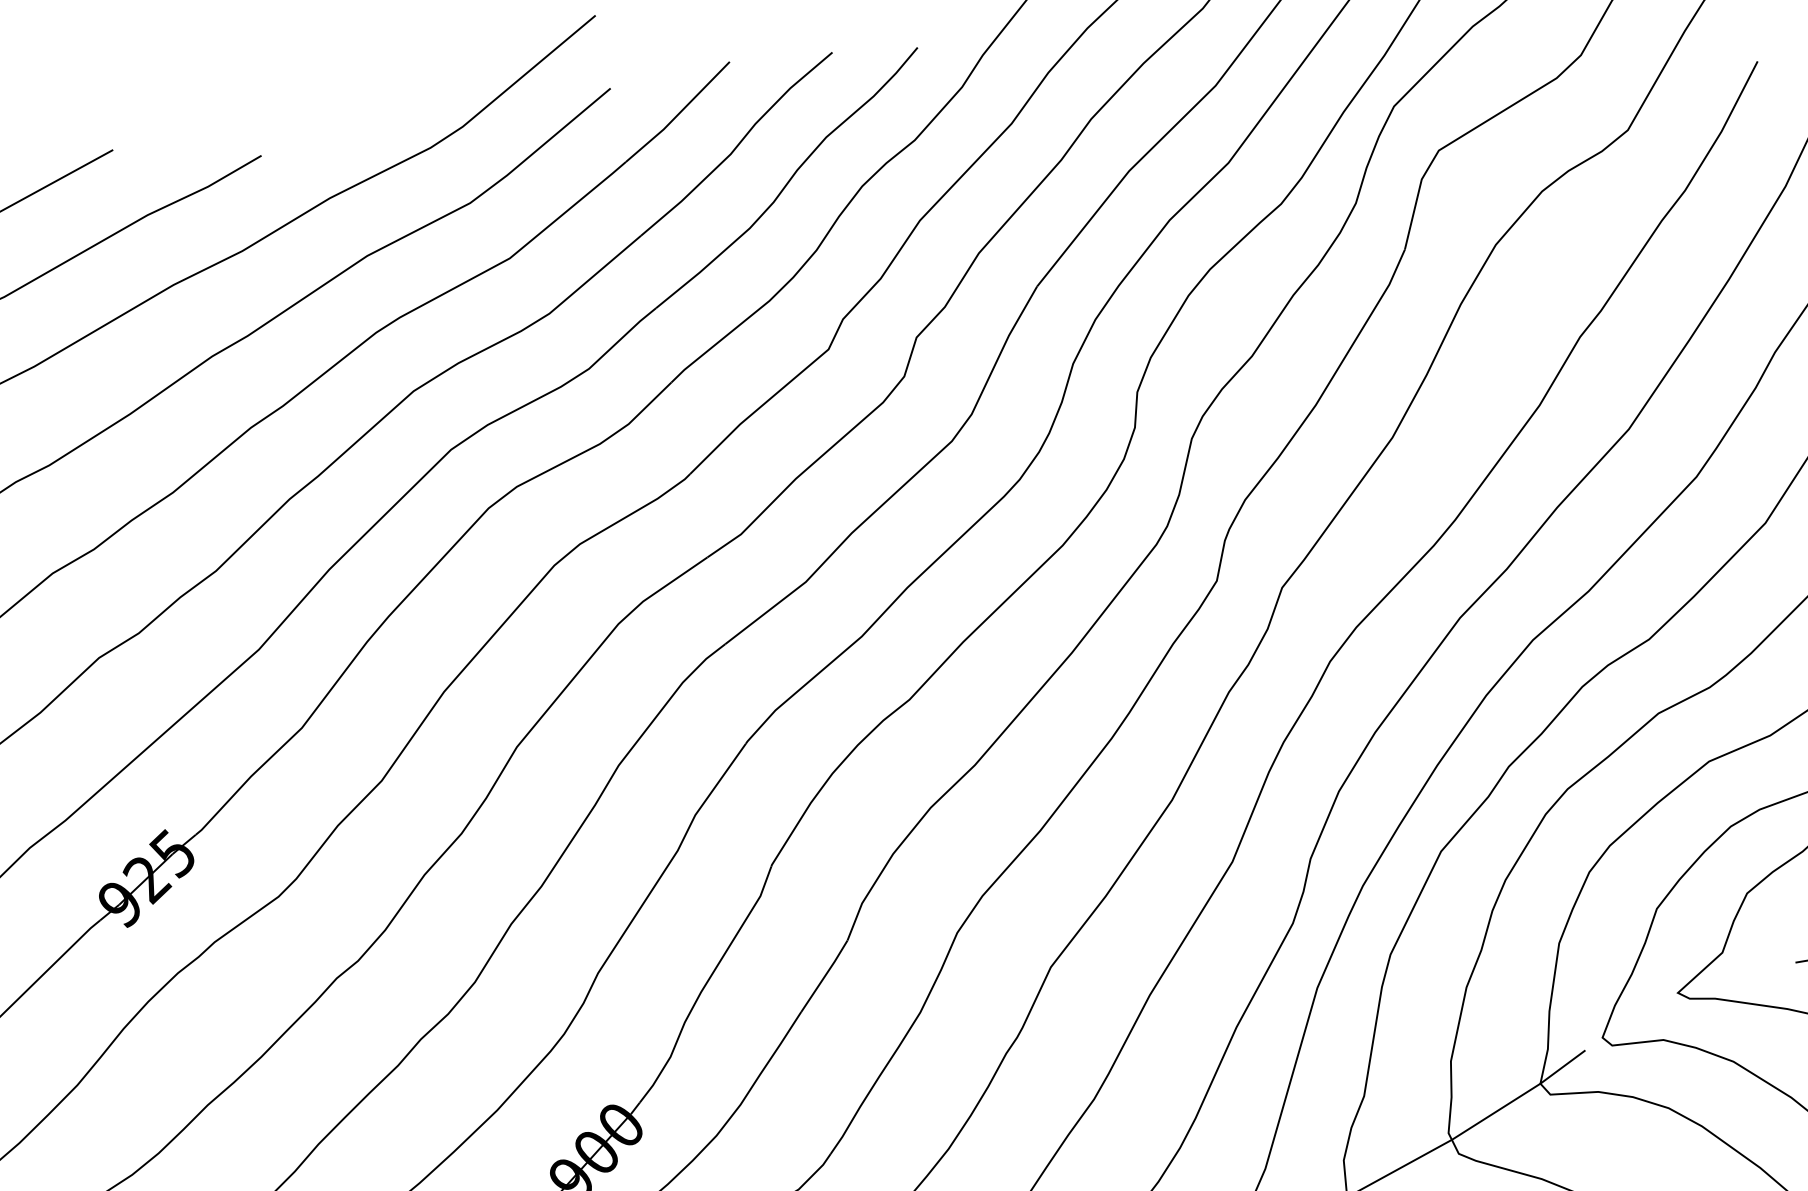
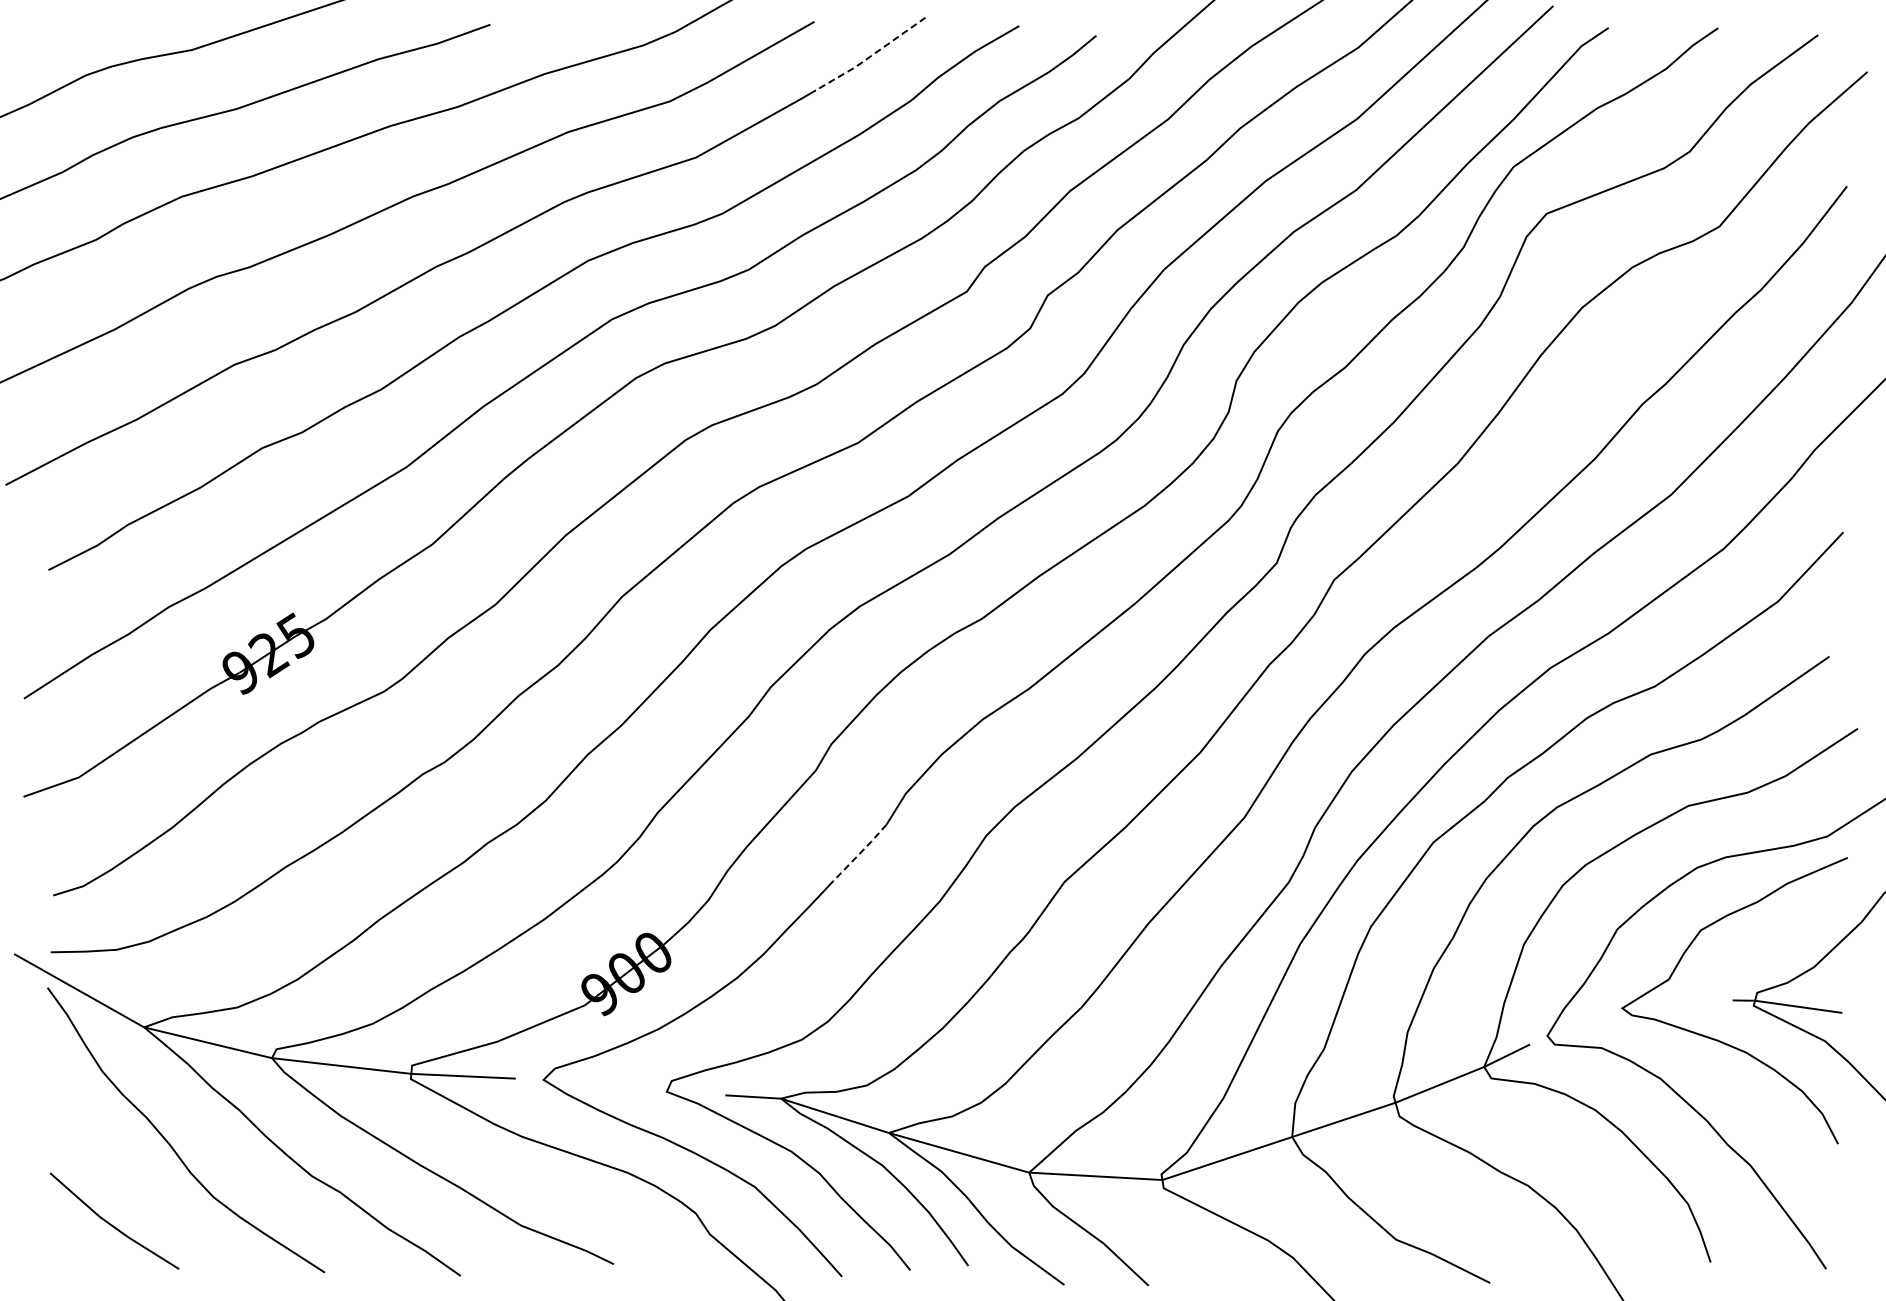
line: (678, 113) -> (871, 55), solid -> dashed
line: (825, 976) -> (860, 853), solid -> dashed

